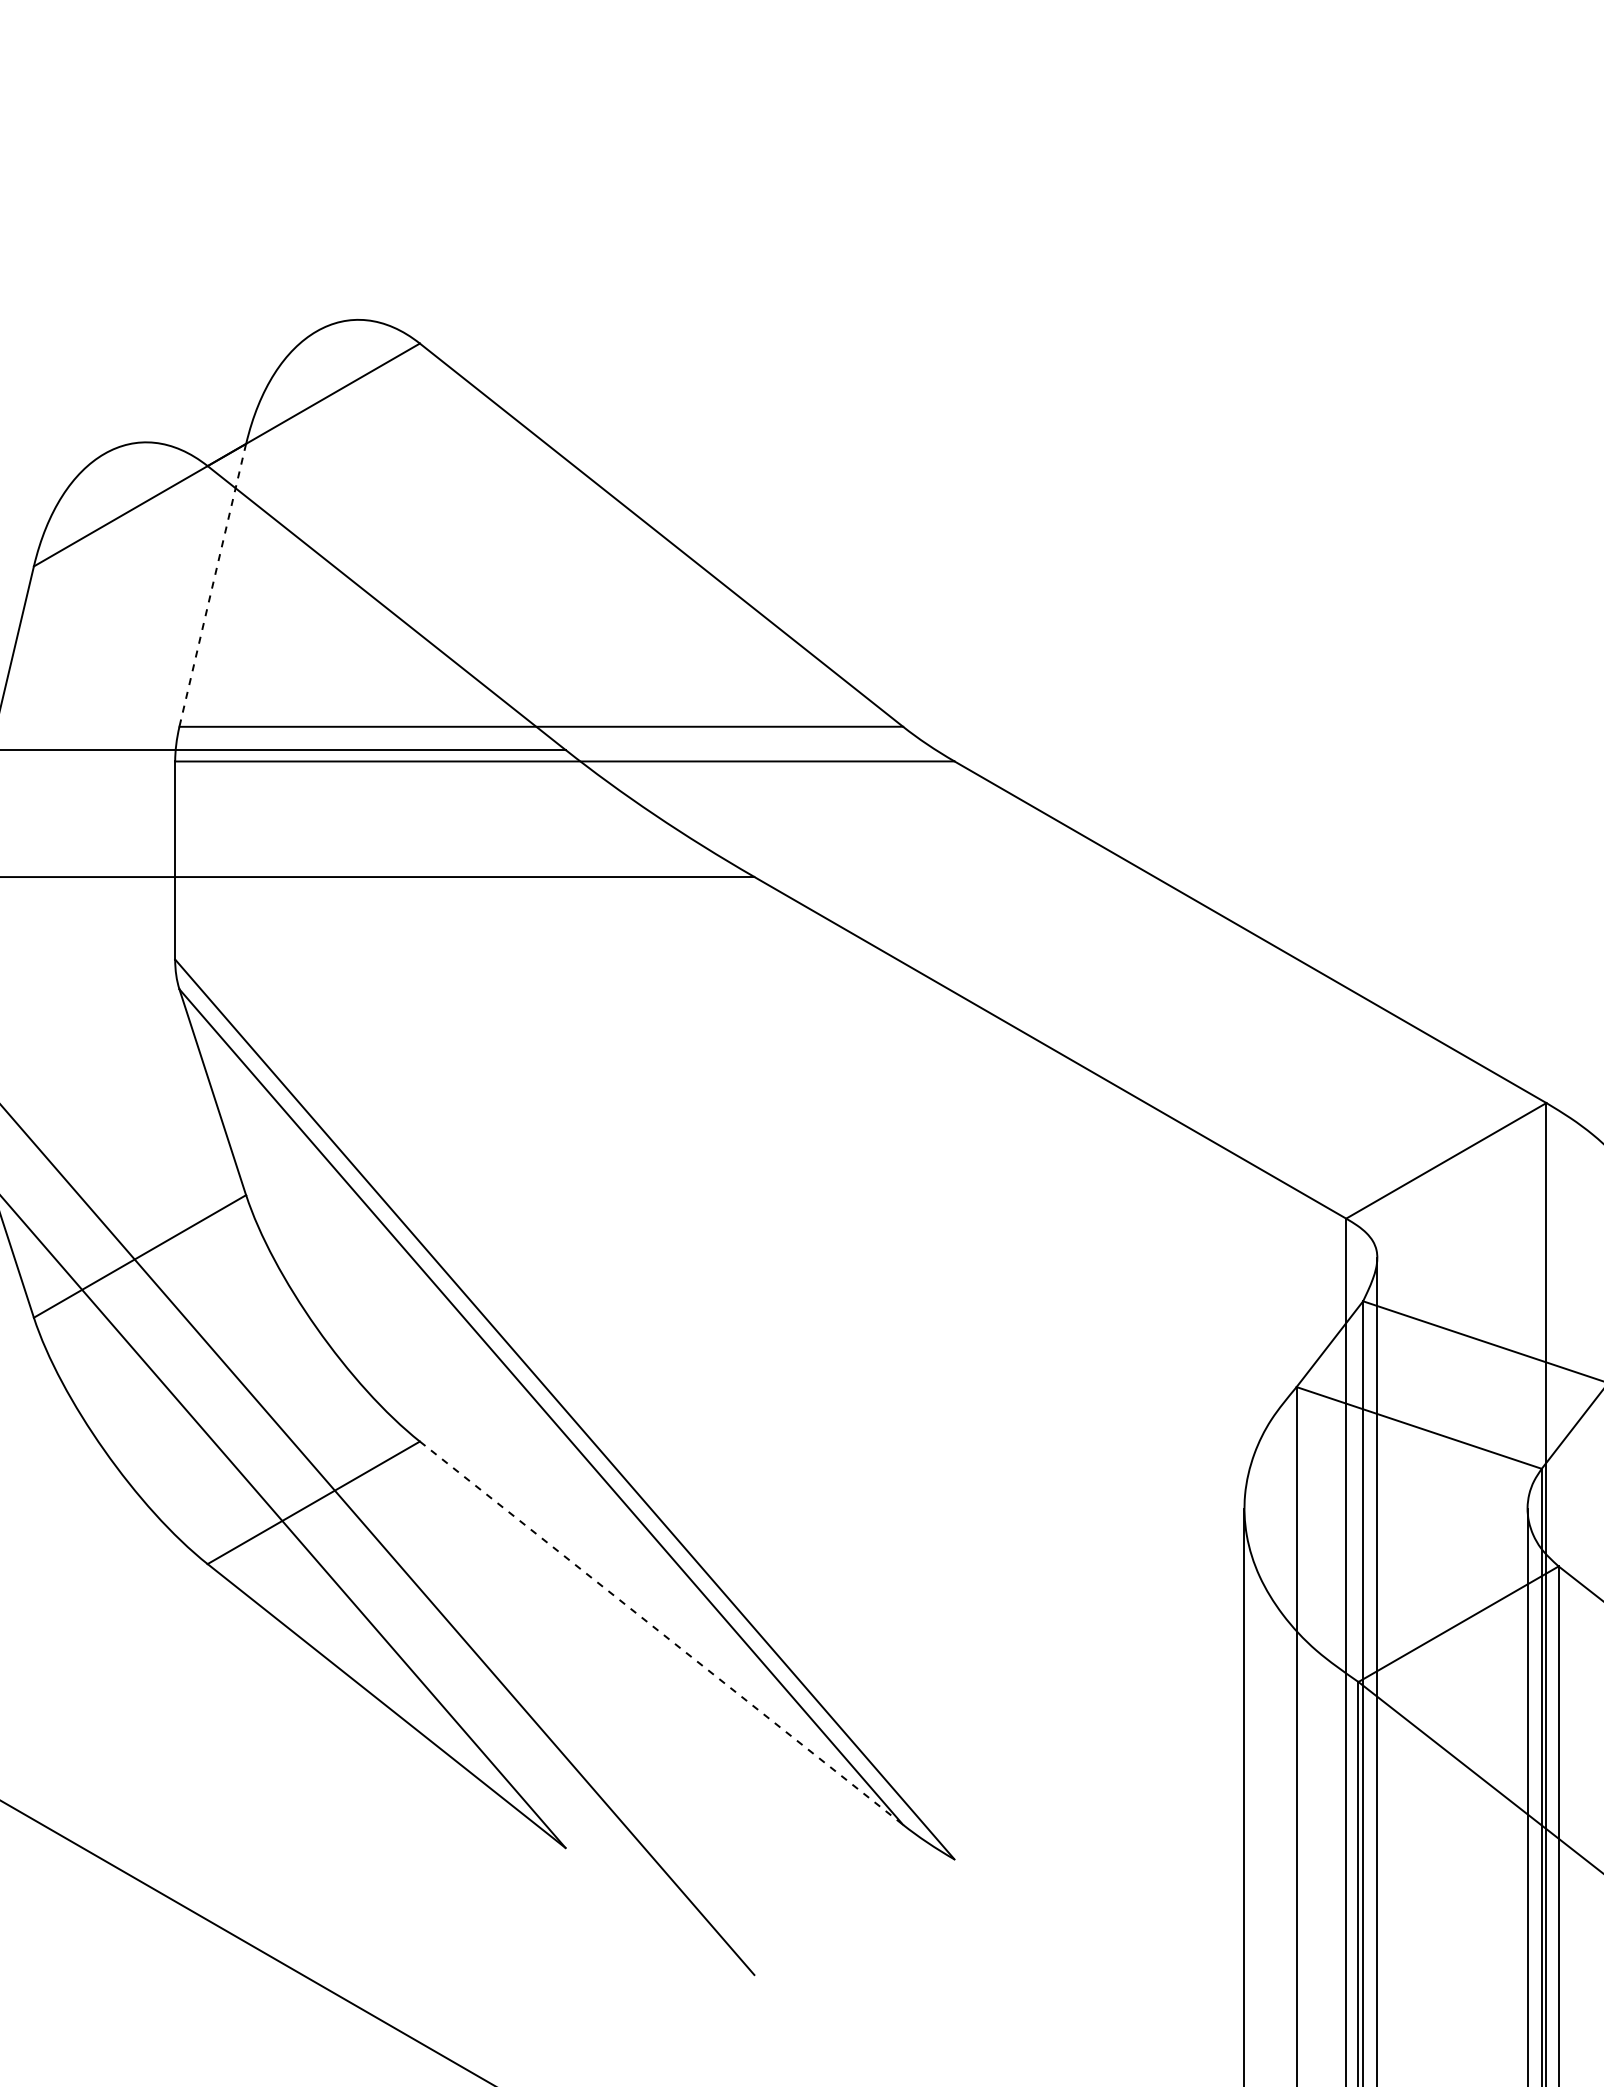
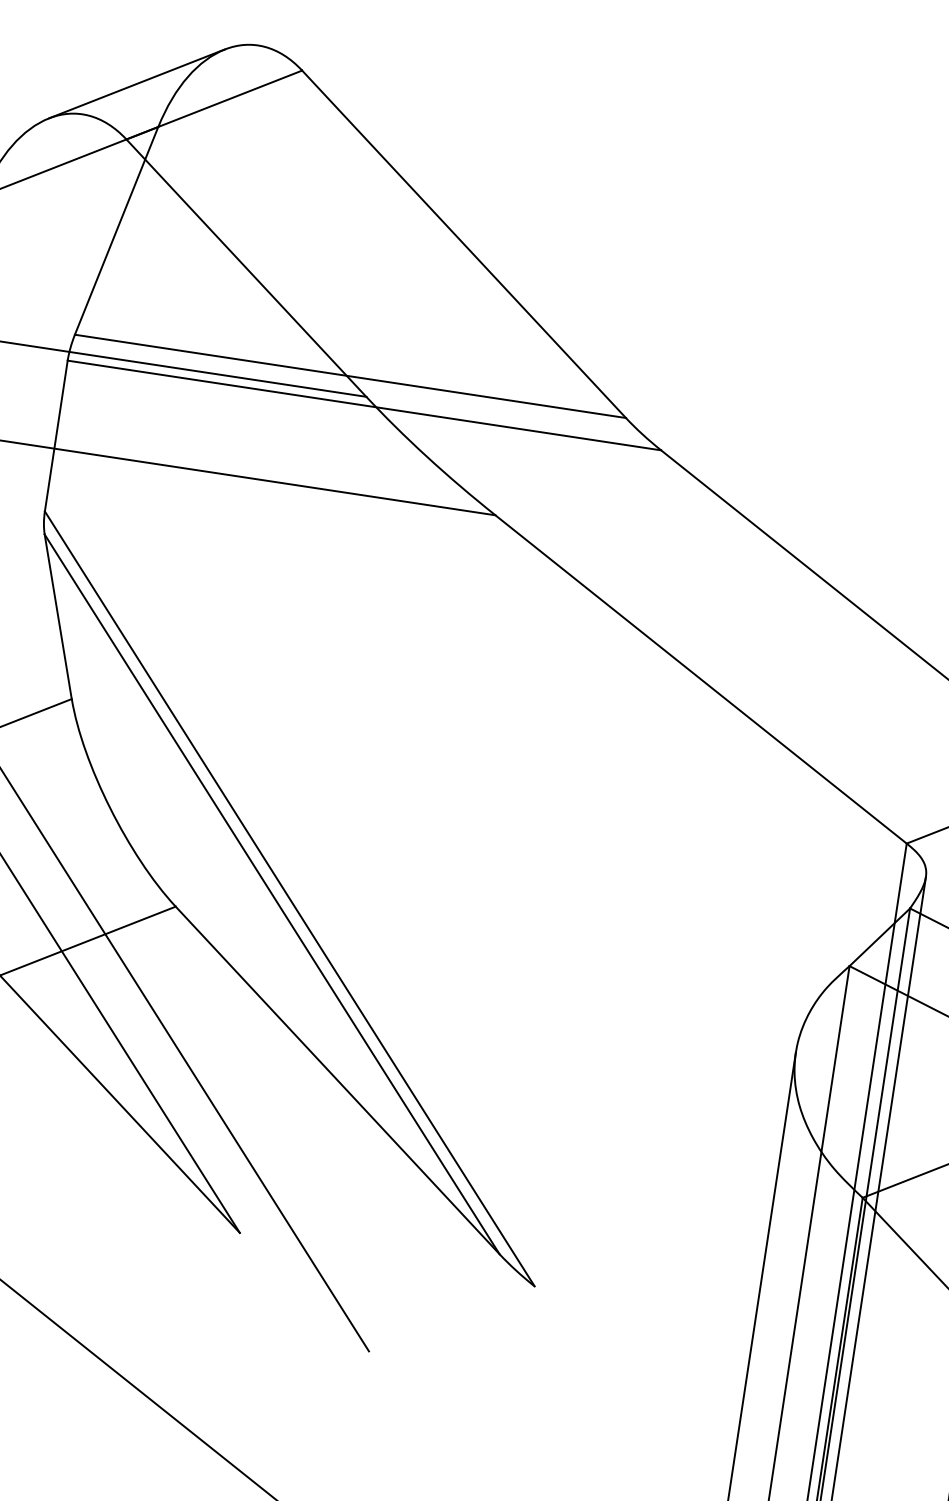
line: (210, 392) -> (137, 83), added
line: (212, 585) -> (116, 230), dashed -> solid
line: (661, 1633) -> (337, 1080), dashed -> solid

